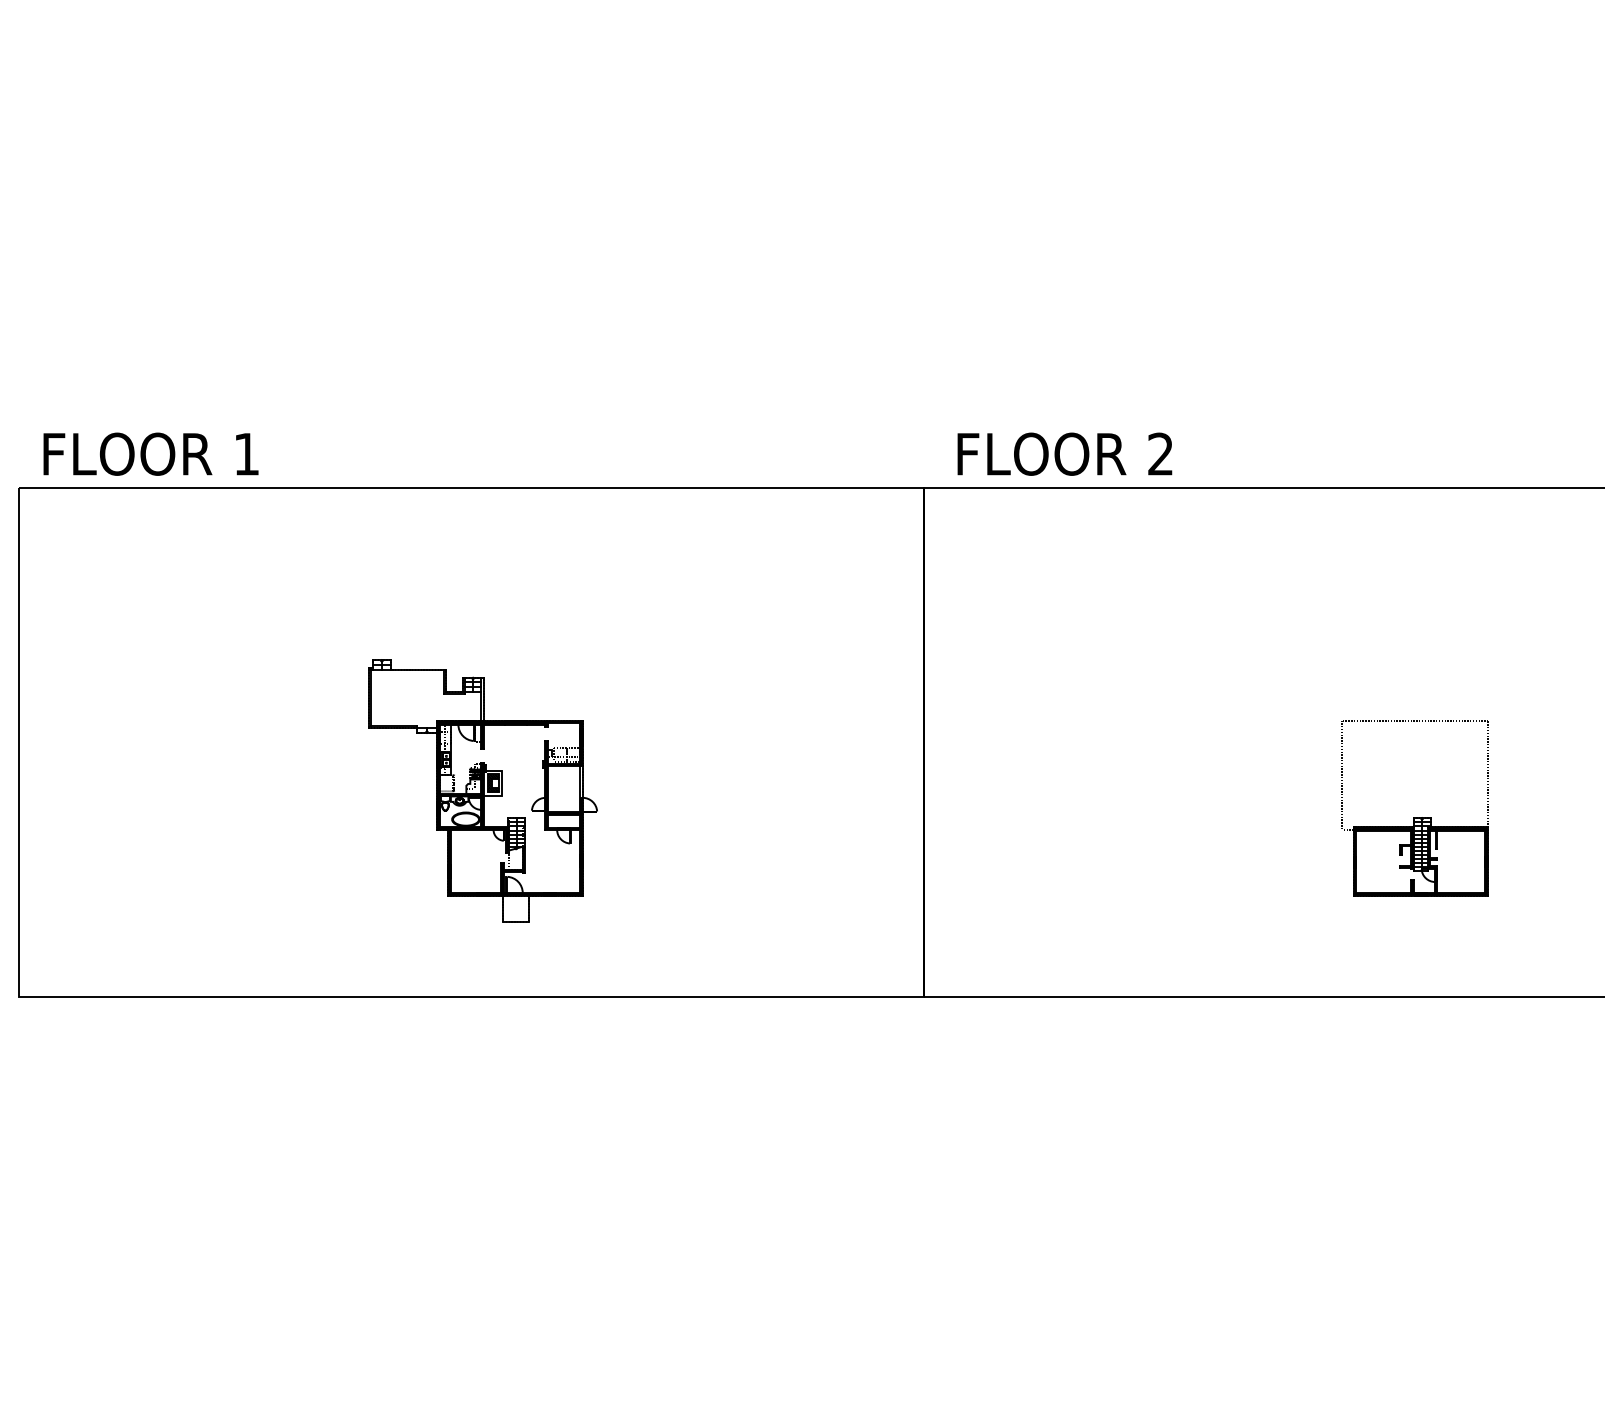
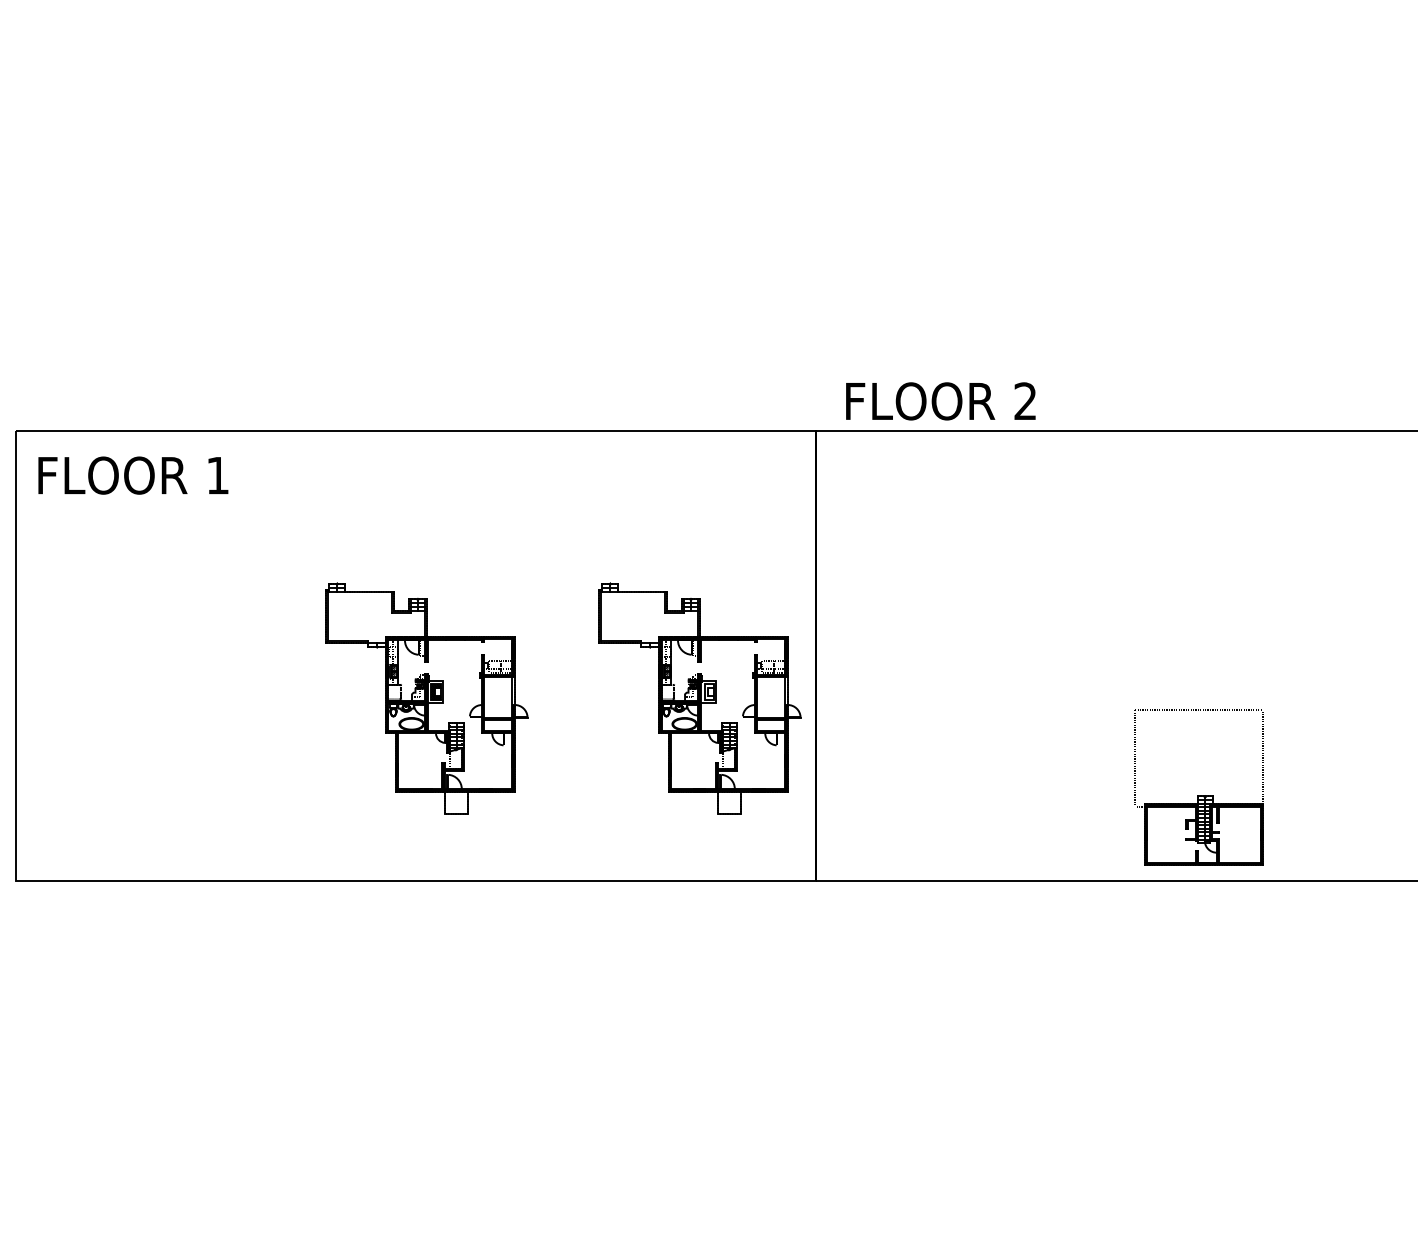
text: (150, 453) -> (132, 474), moved
part: (791, 790) -> (699, 698), added
part: (1414, 817) -> (1198, 795), moved

